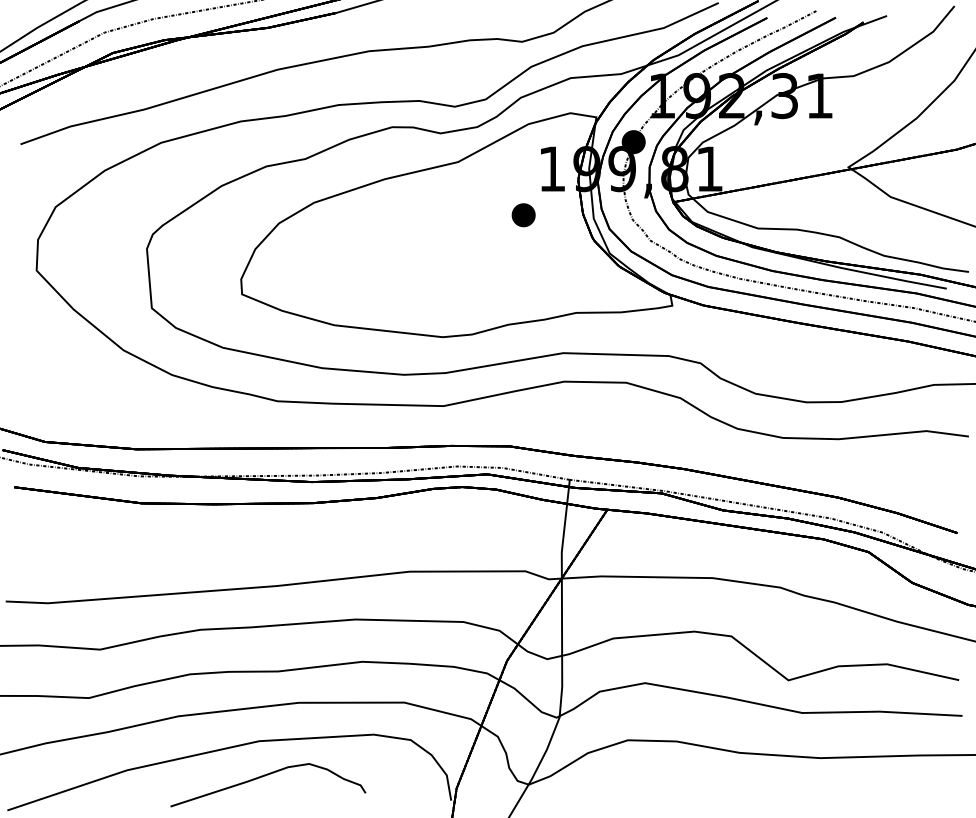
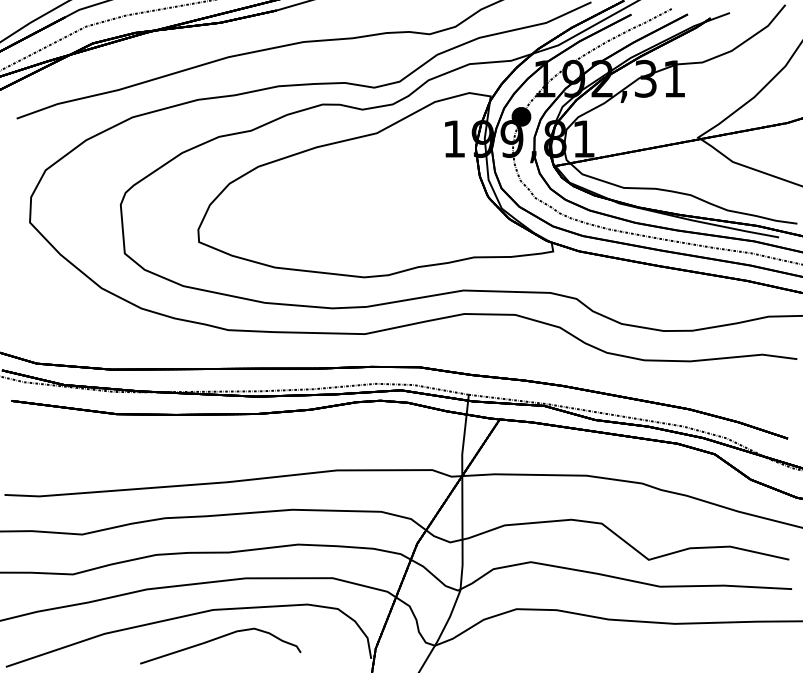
part: (523, 214) -> (430, 176), removed

